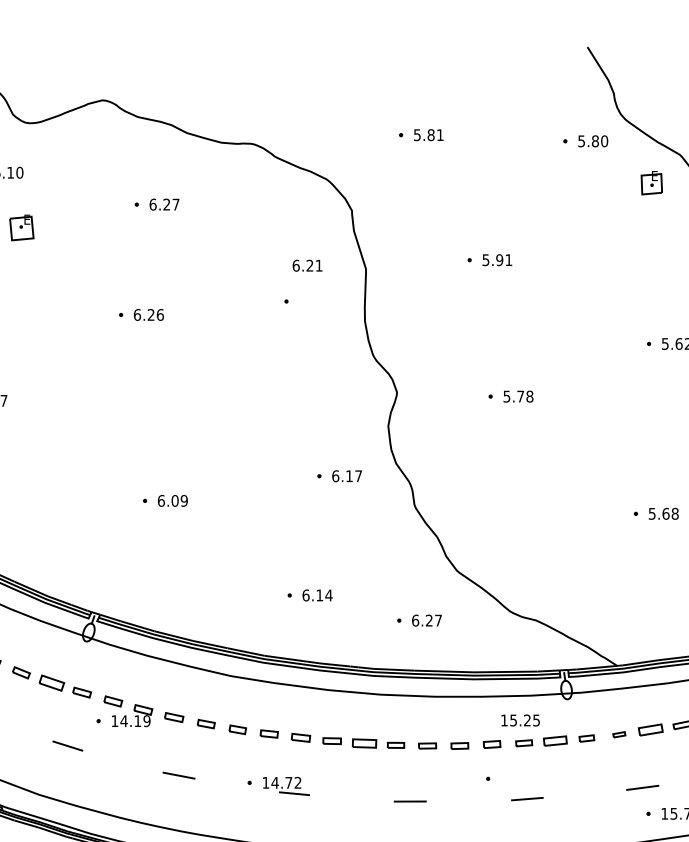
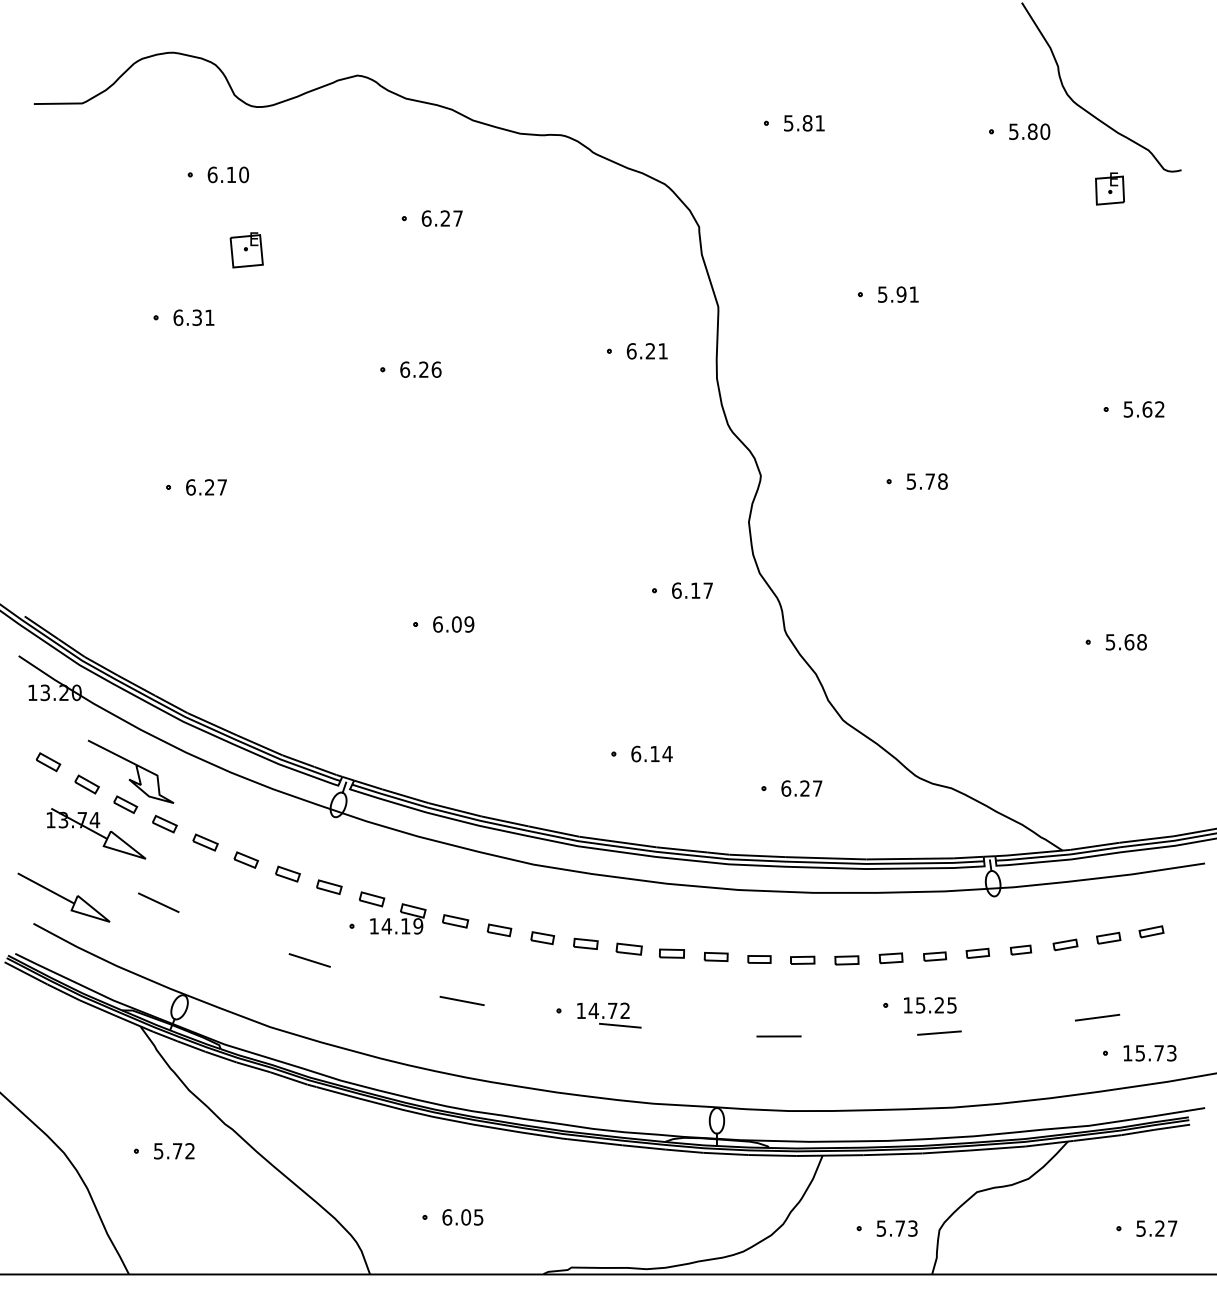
text: (307, 265) -> (646, 351), moved
part: (51, 682) -> (287, 873), size x0.71
text: (520, 720) -> (930, 1005), moved
part: (650, 729) -> (1108, 937), size x0.71
part: (619, 734) -> (1065, 944), size x1.43
part: (555, 740) -> (977, 952), size x0.71
part: (363, 743) -> (715, 956), size x0.71

